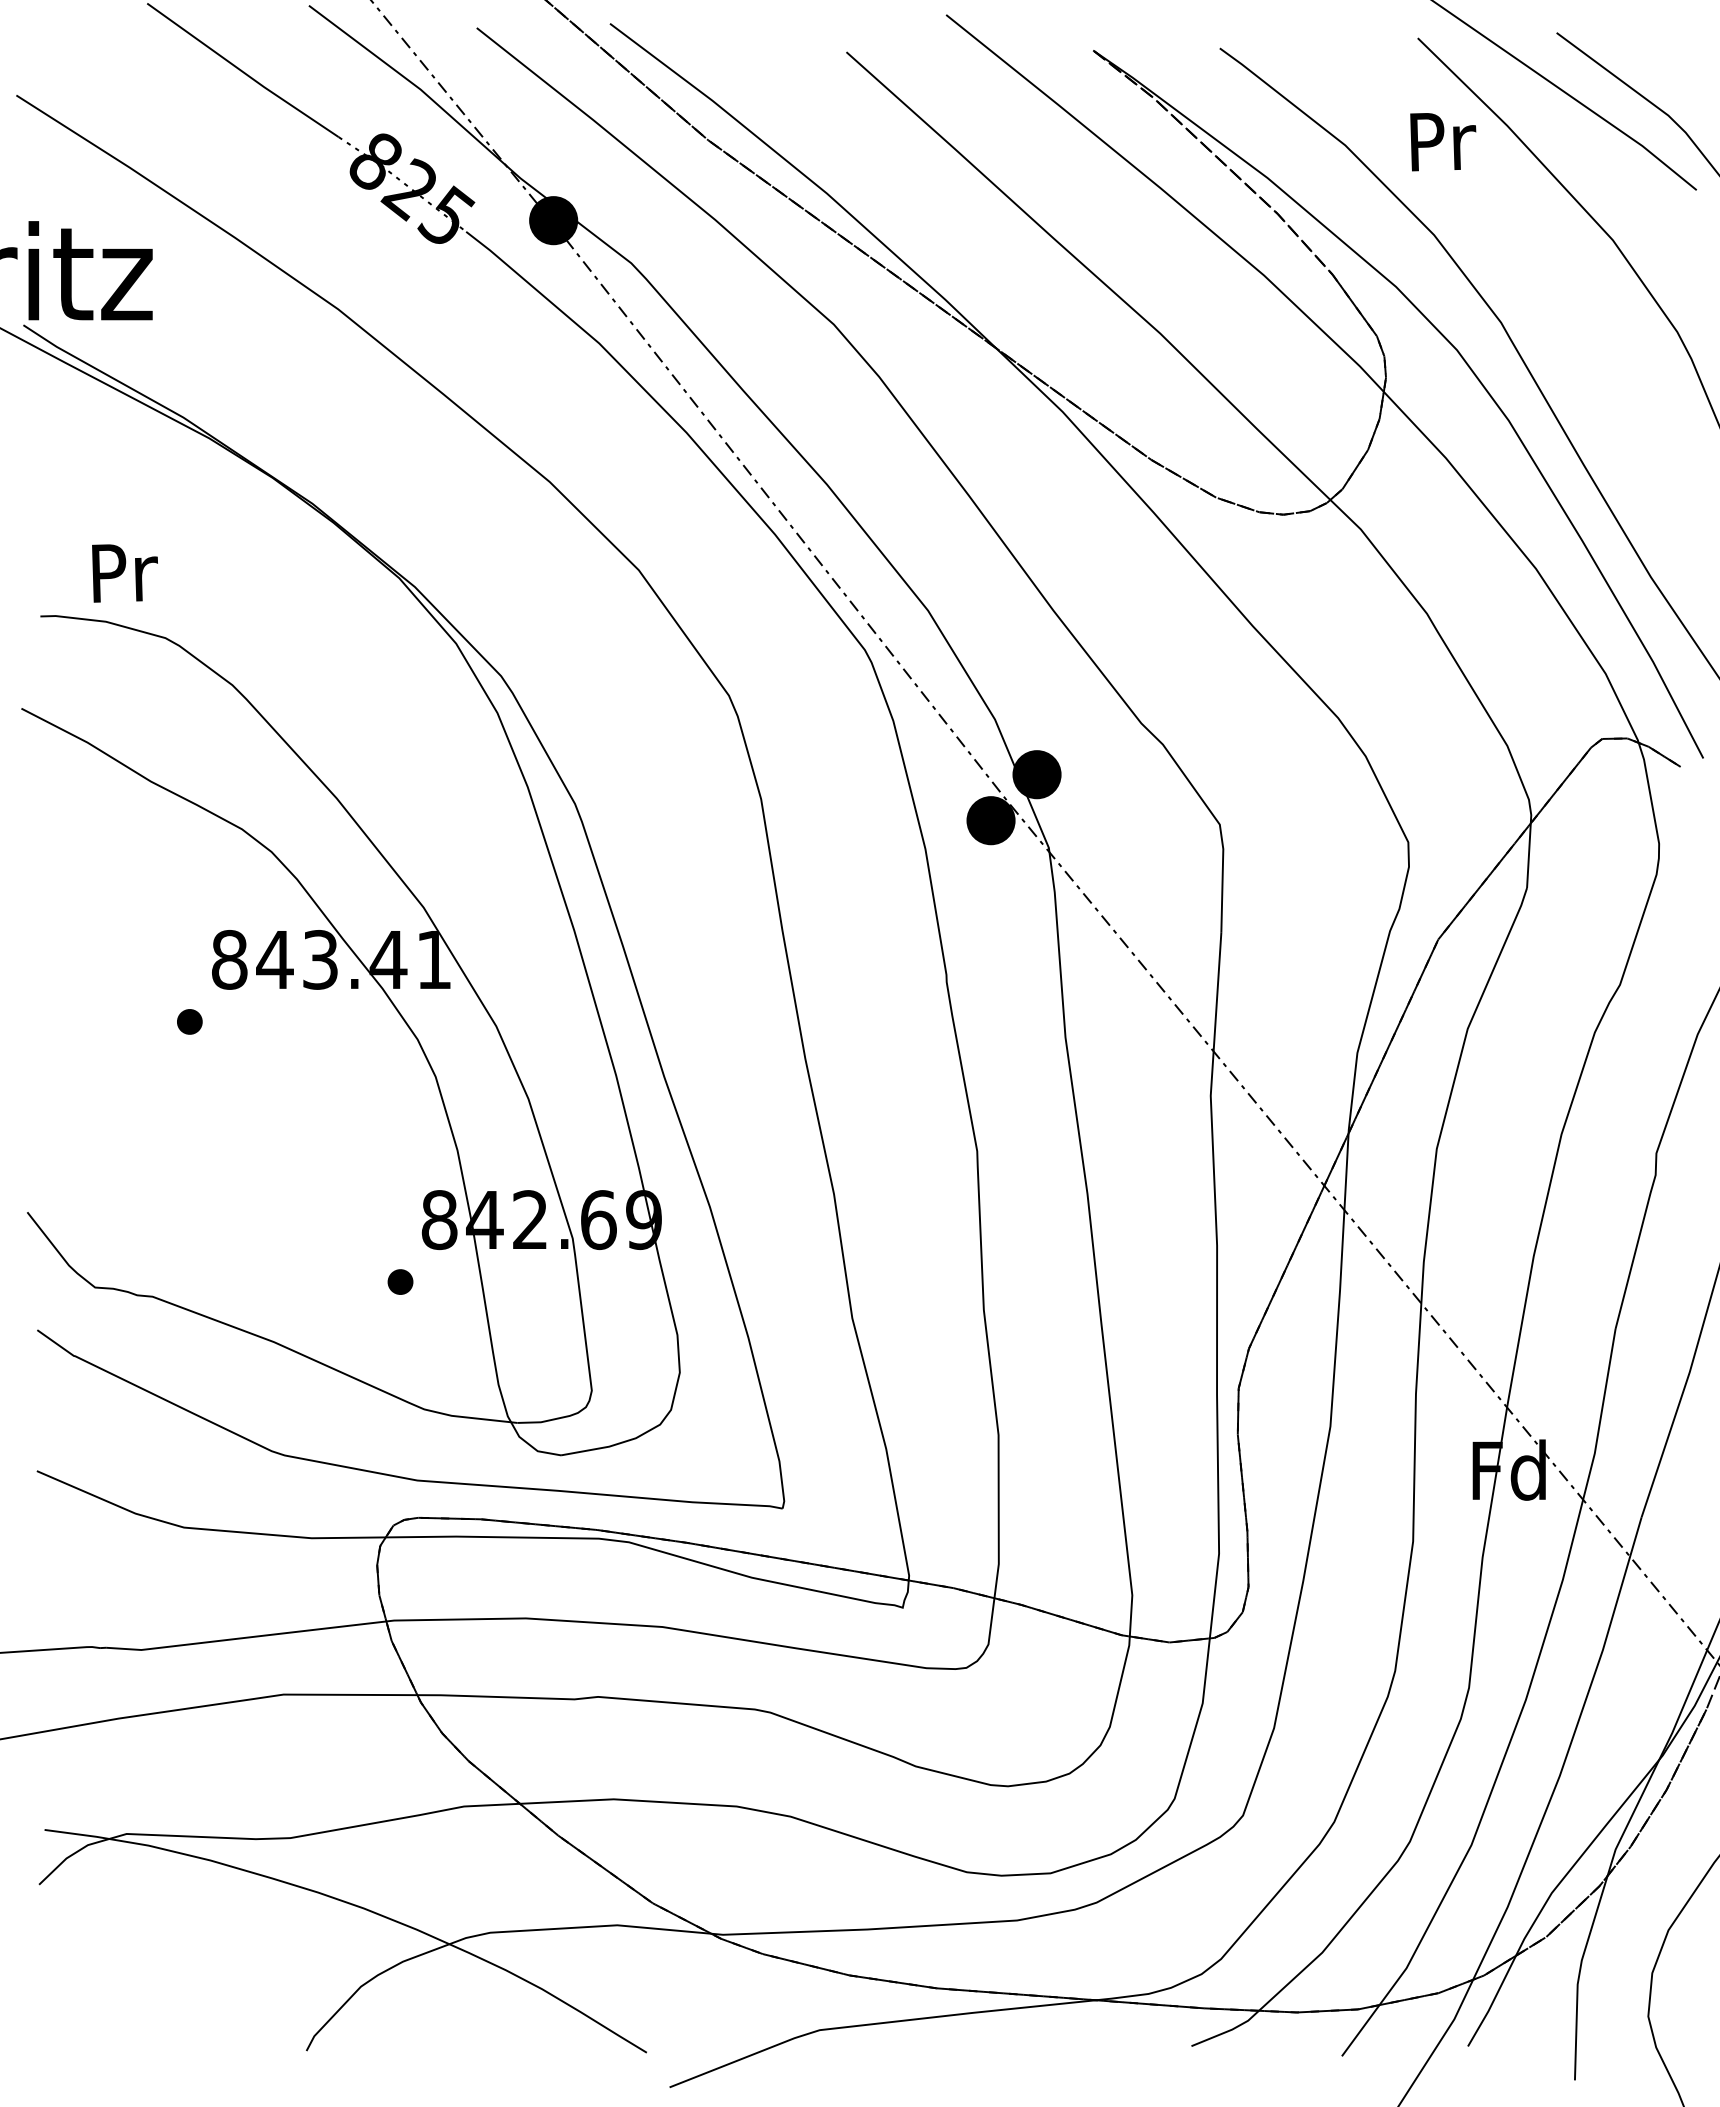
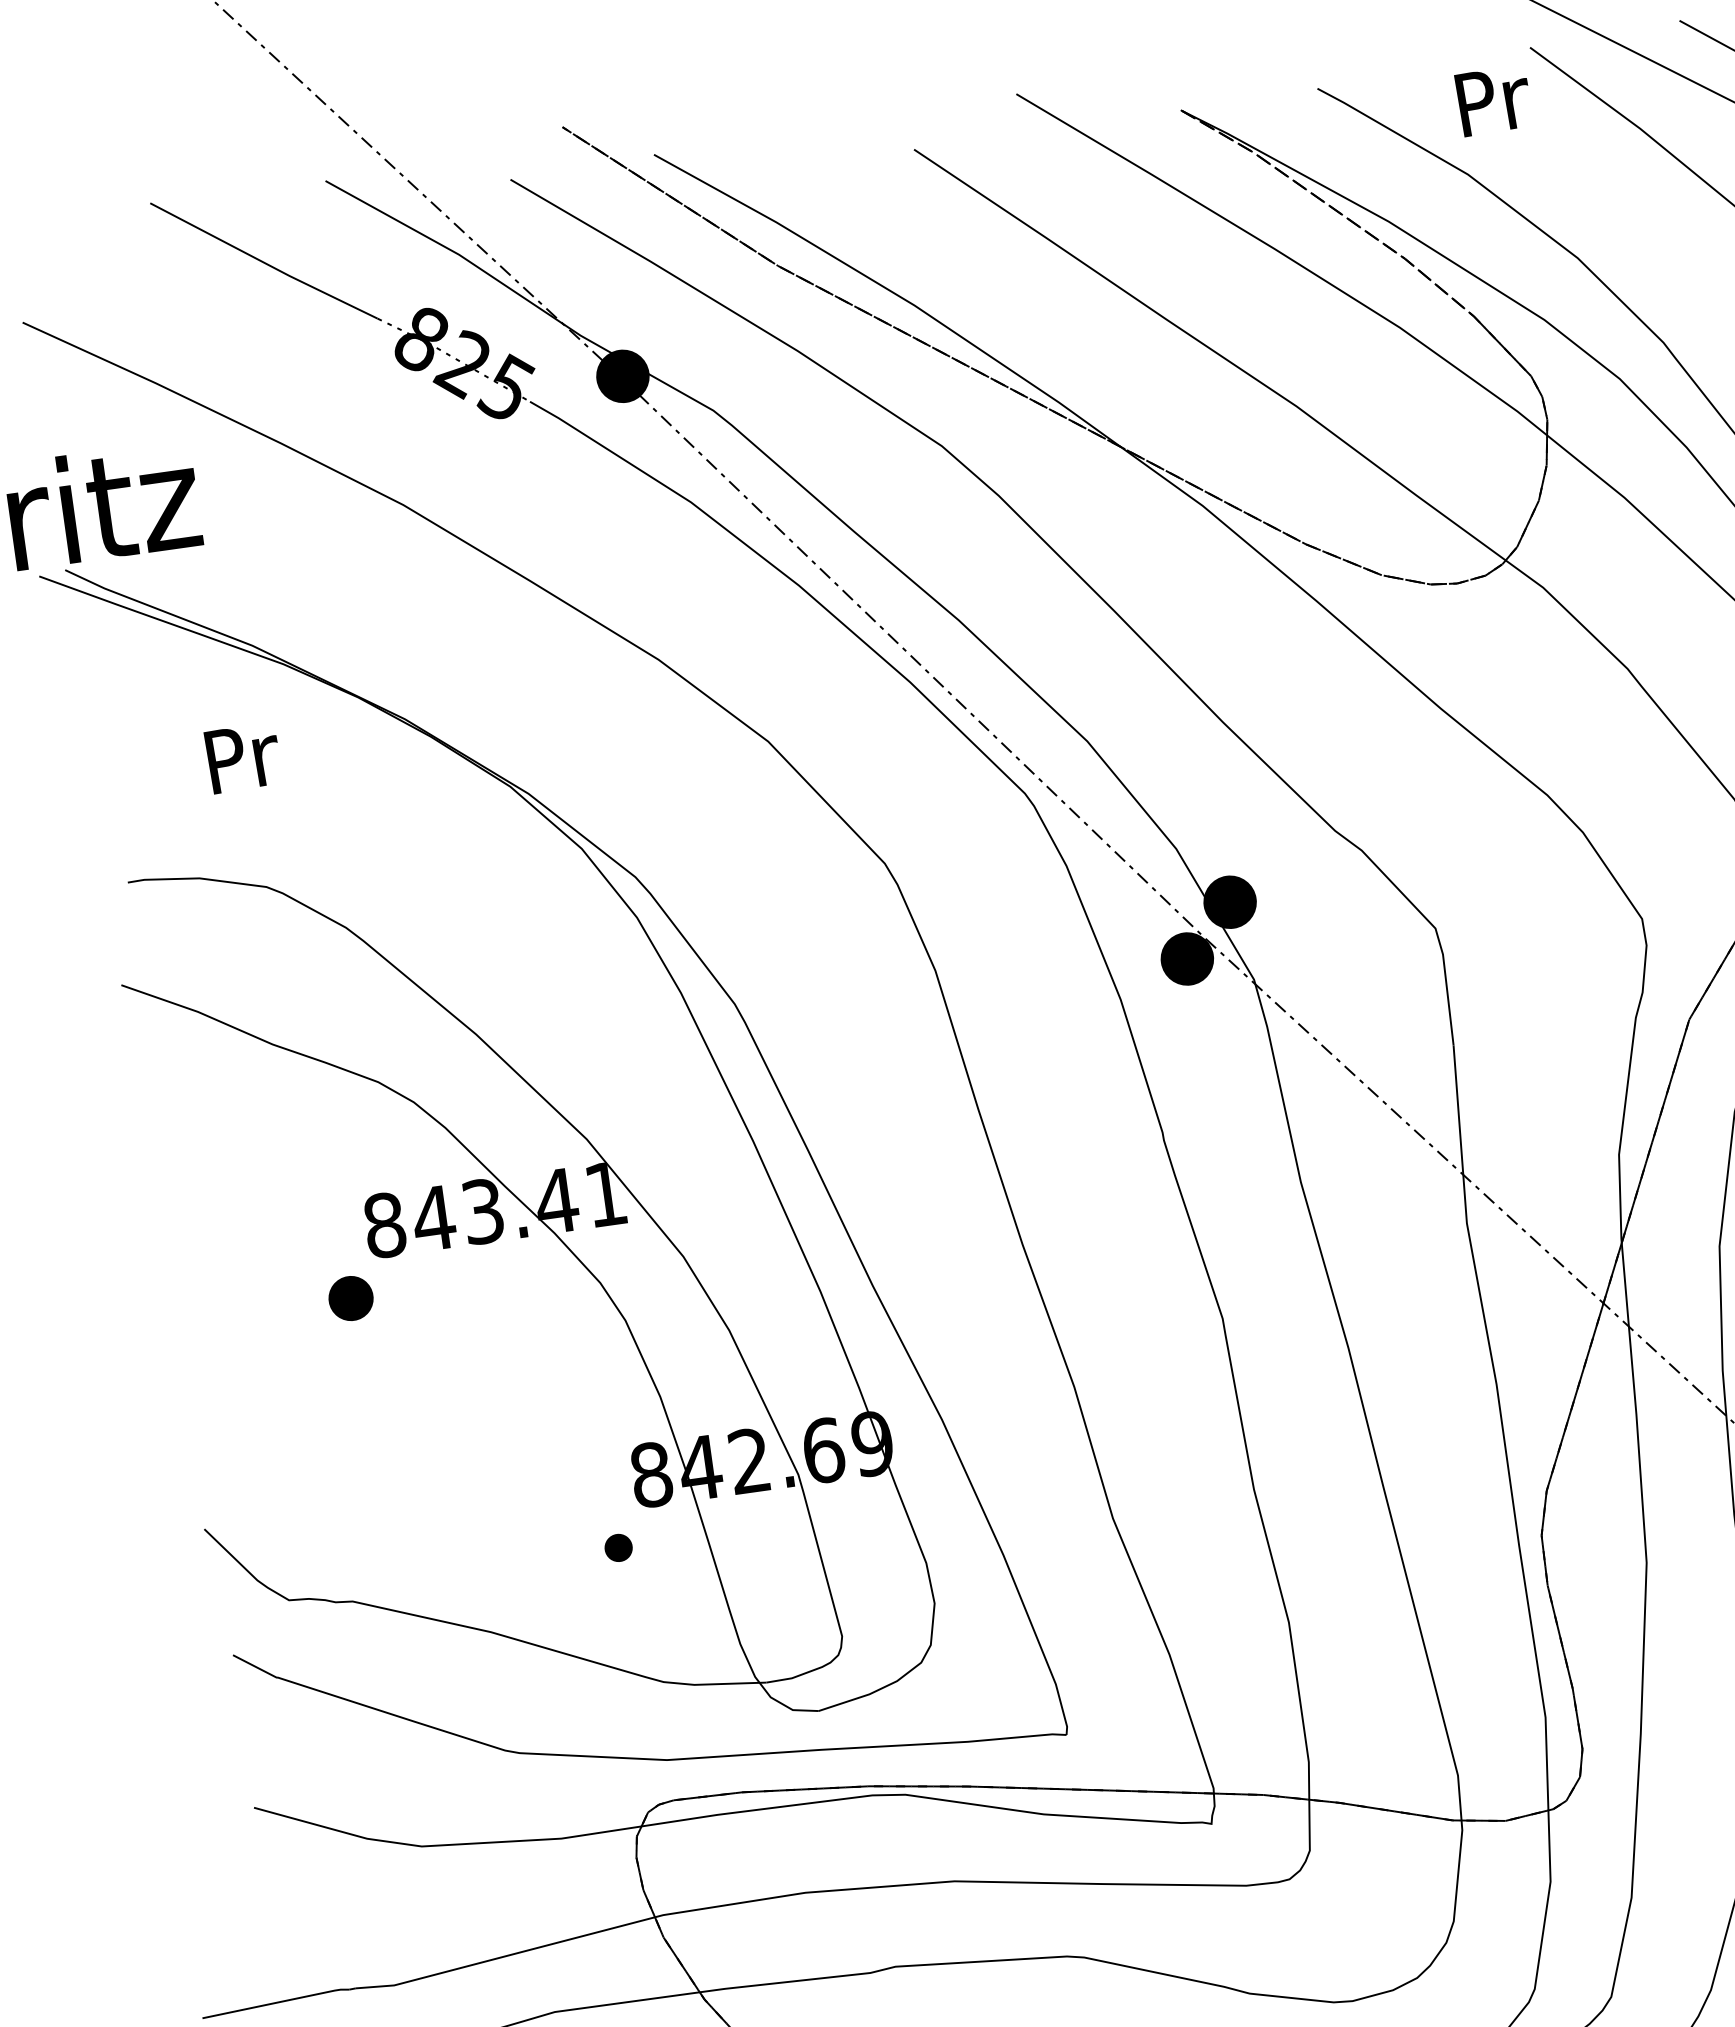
text: (1443, 142) -> (1494, 101), moved
text: (124, 573) -> (242, 758), moved
part: (189, 1021) -> (350, 1298), size x1.6

